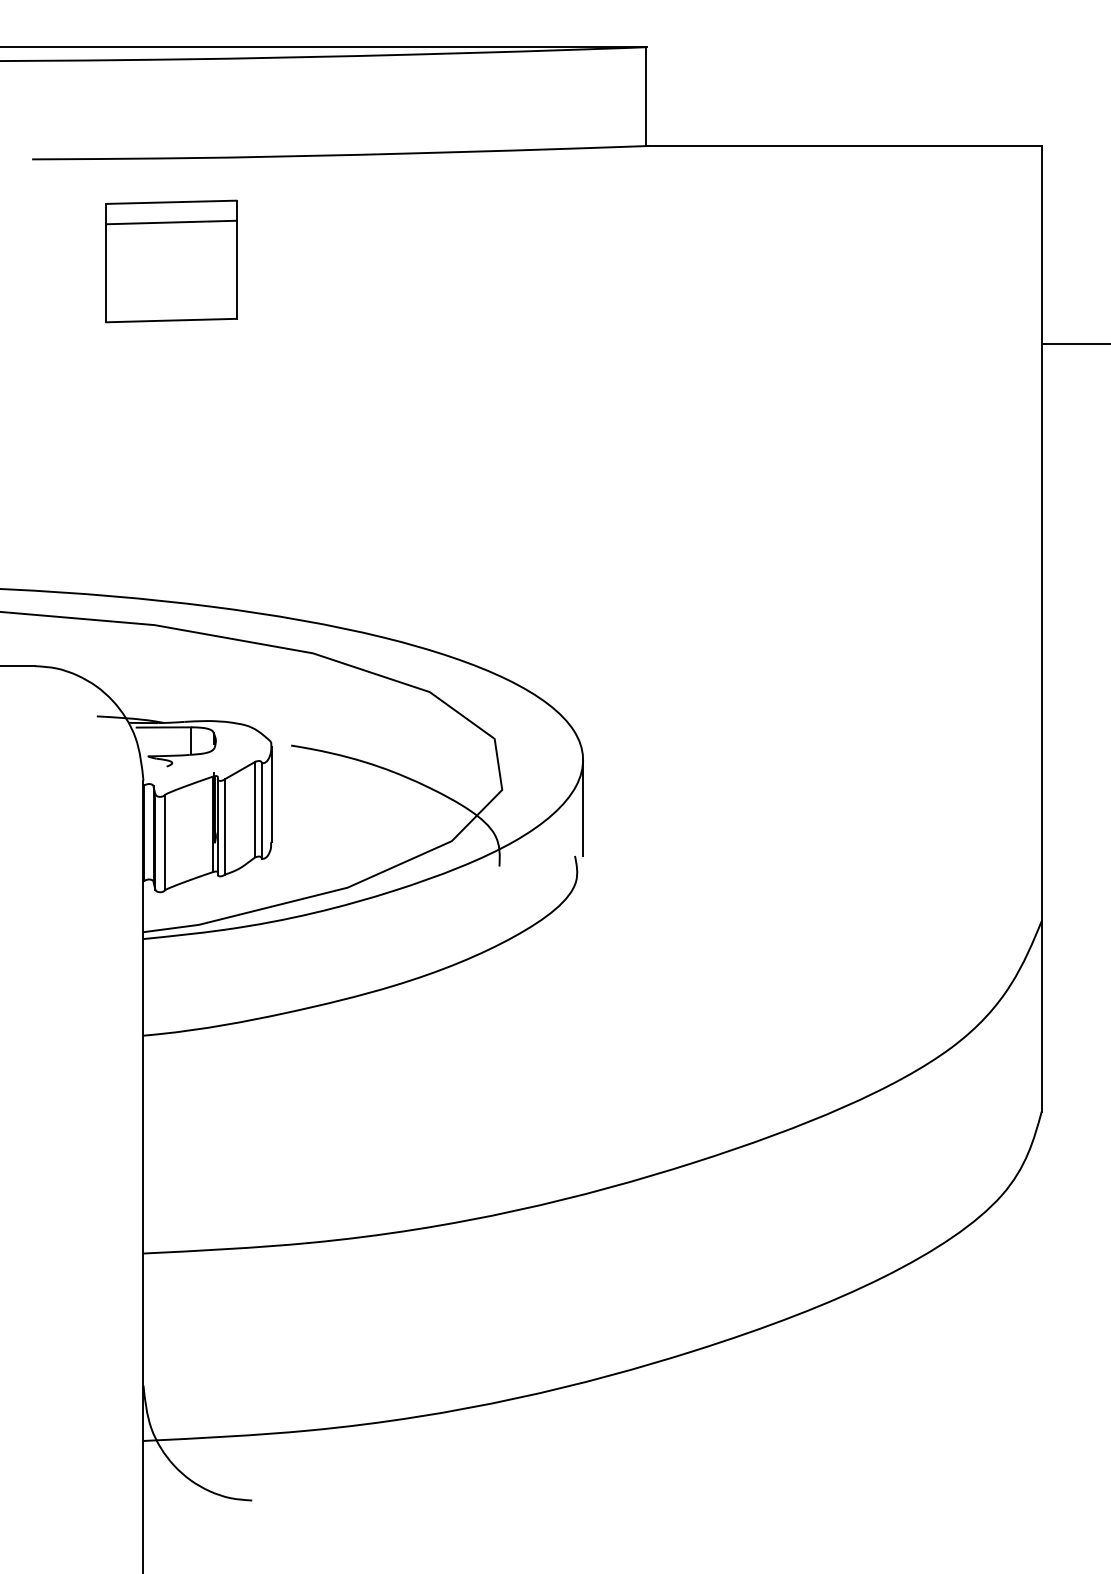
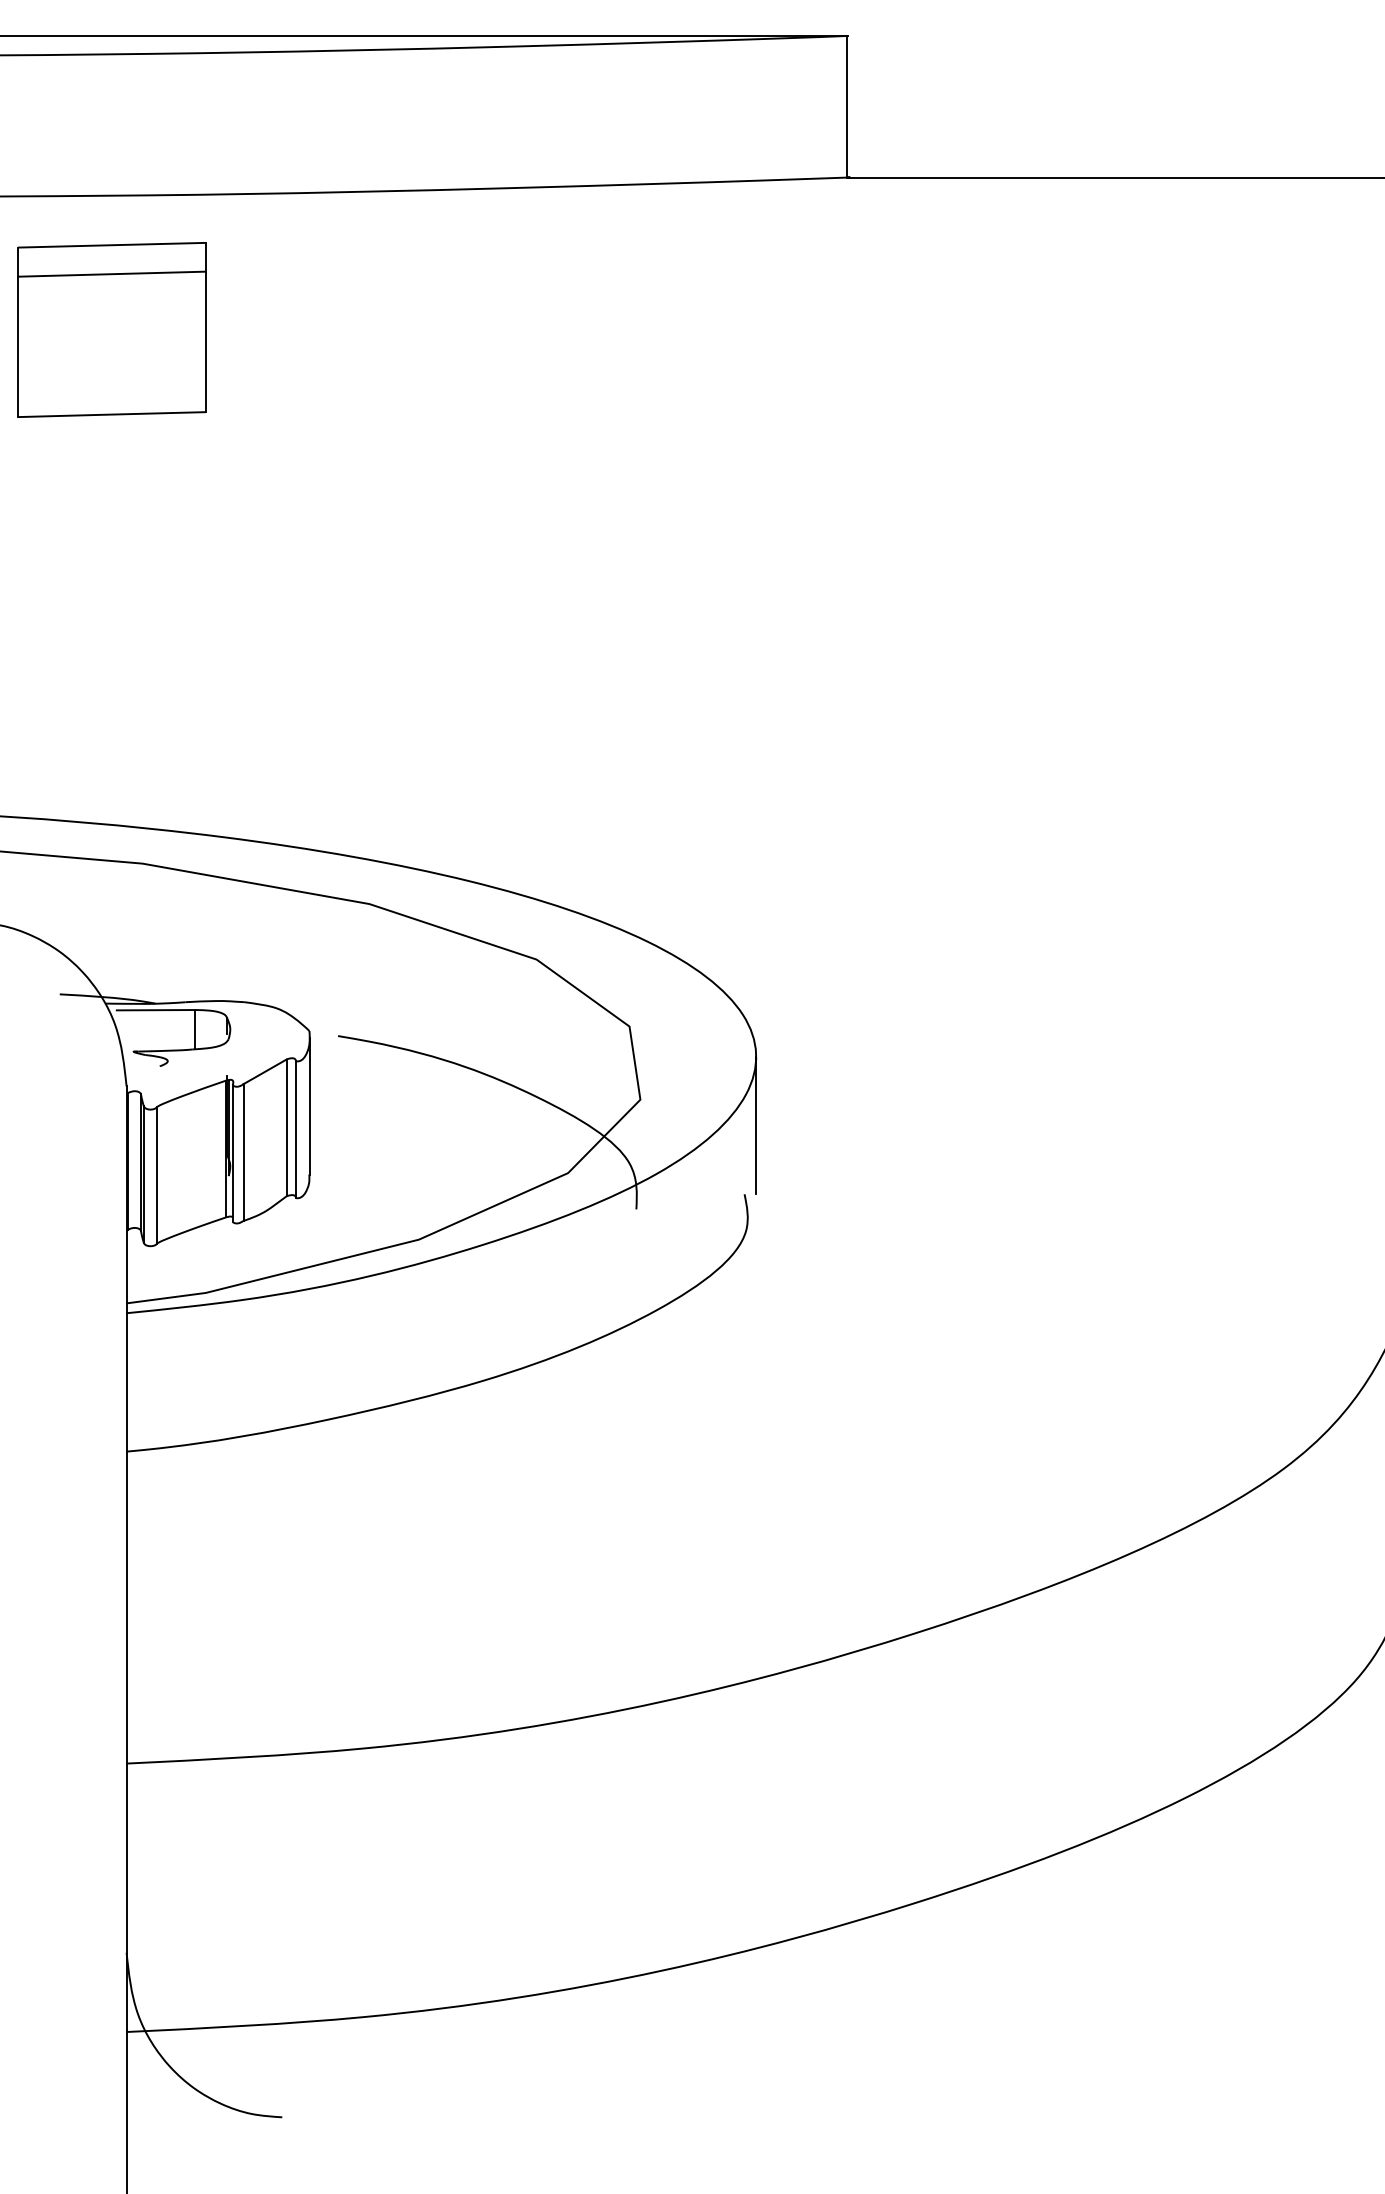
part: (171, 261) -> (112, 330), moved

